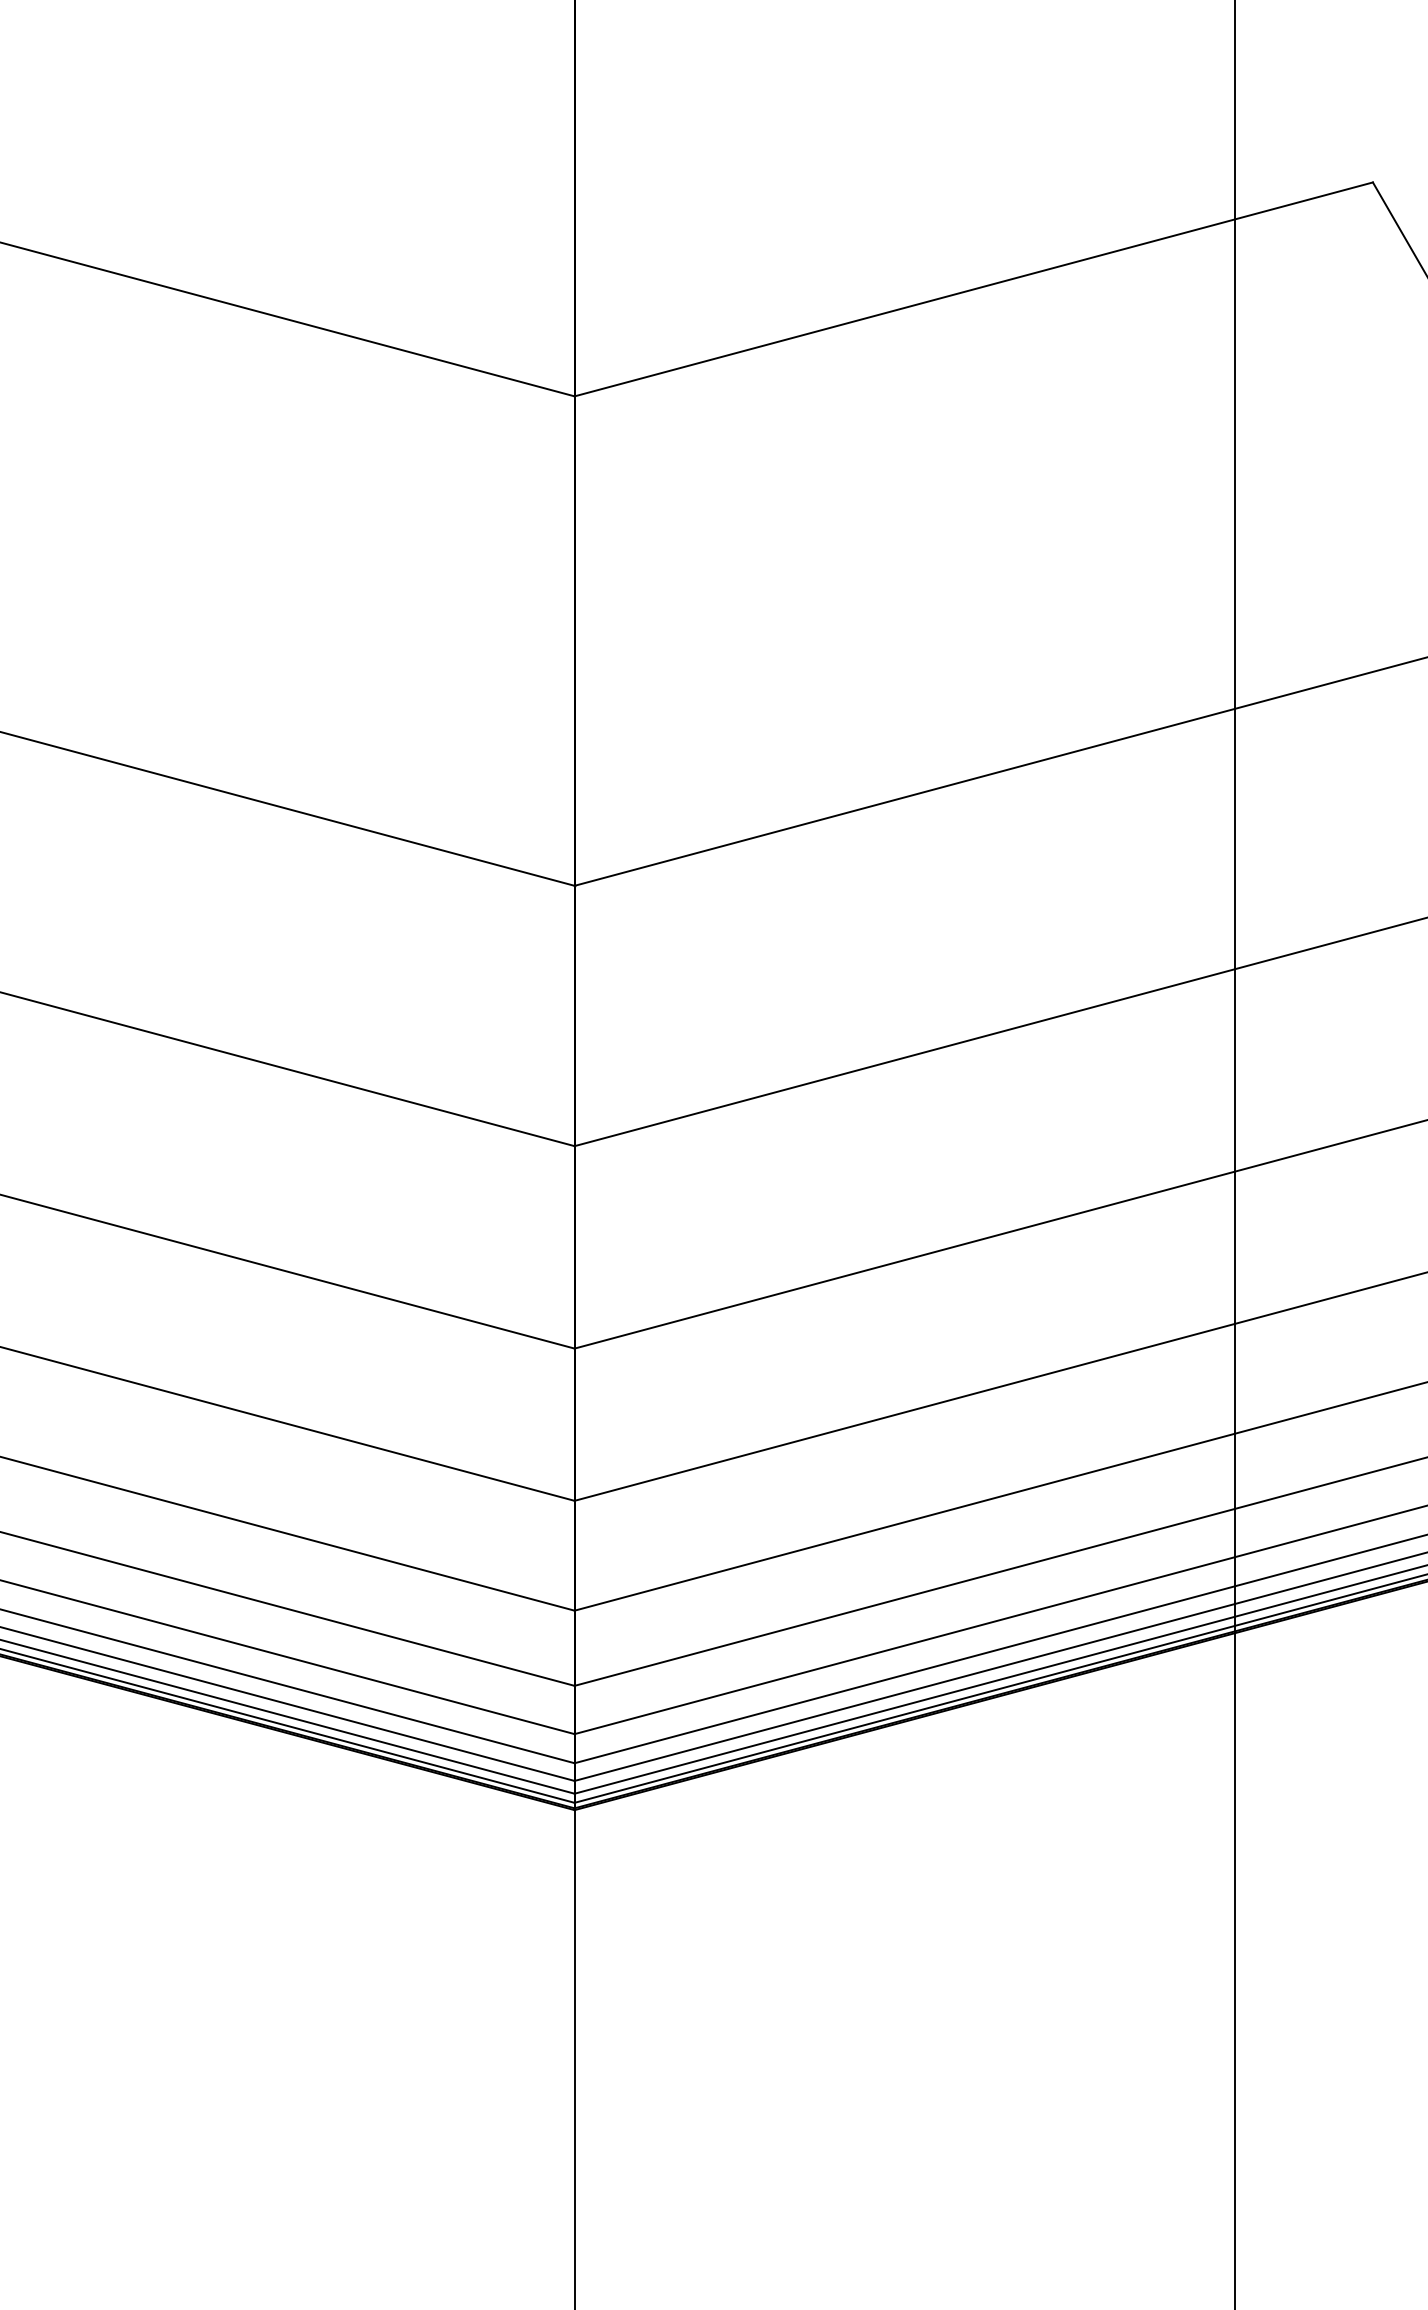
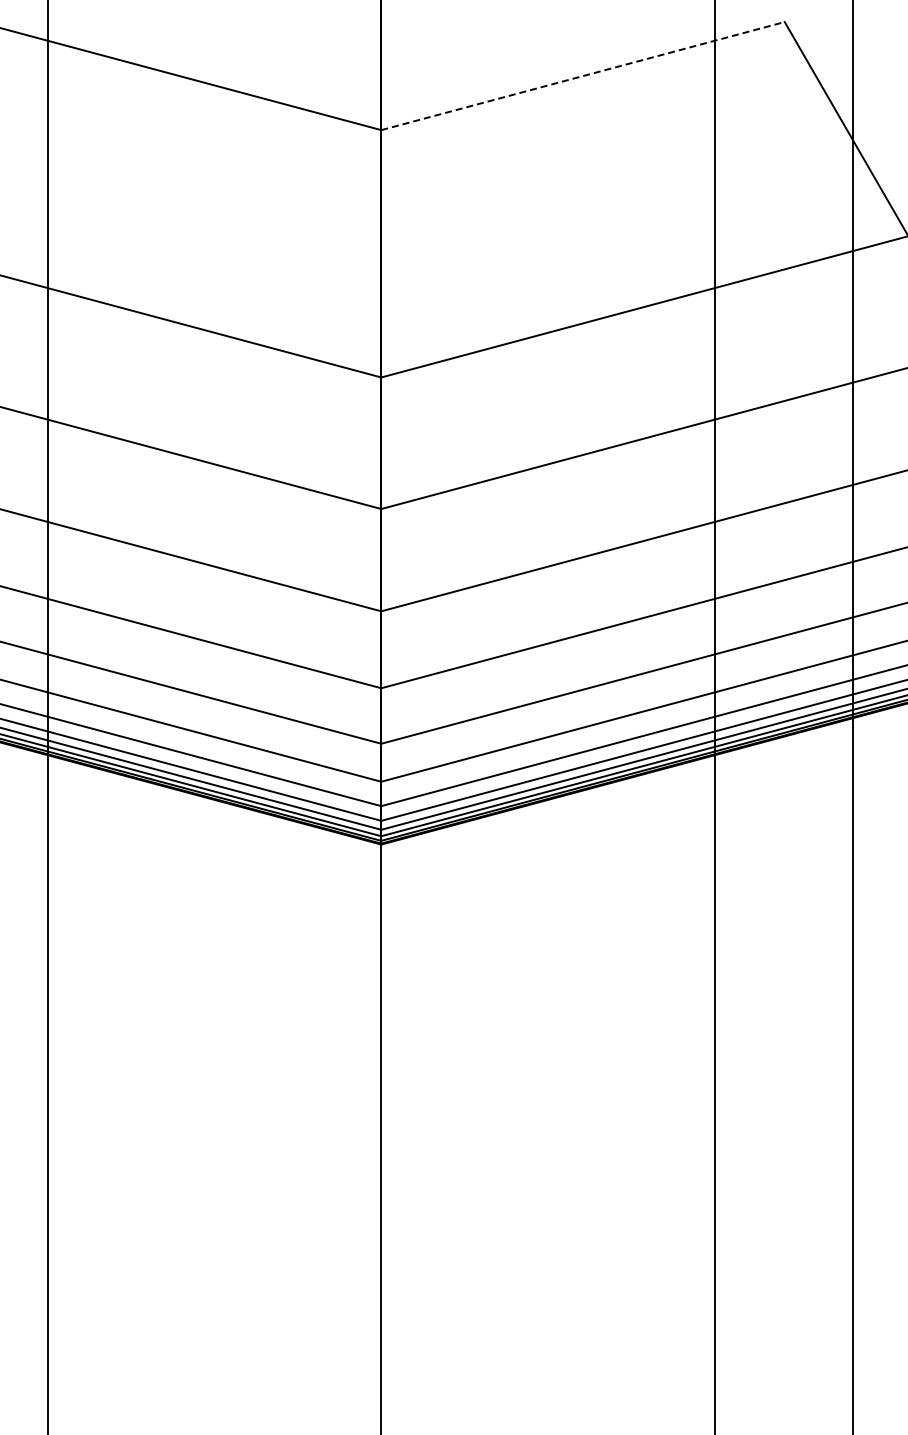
line: (974, 290) -> (583, 76), solid -> dashed

